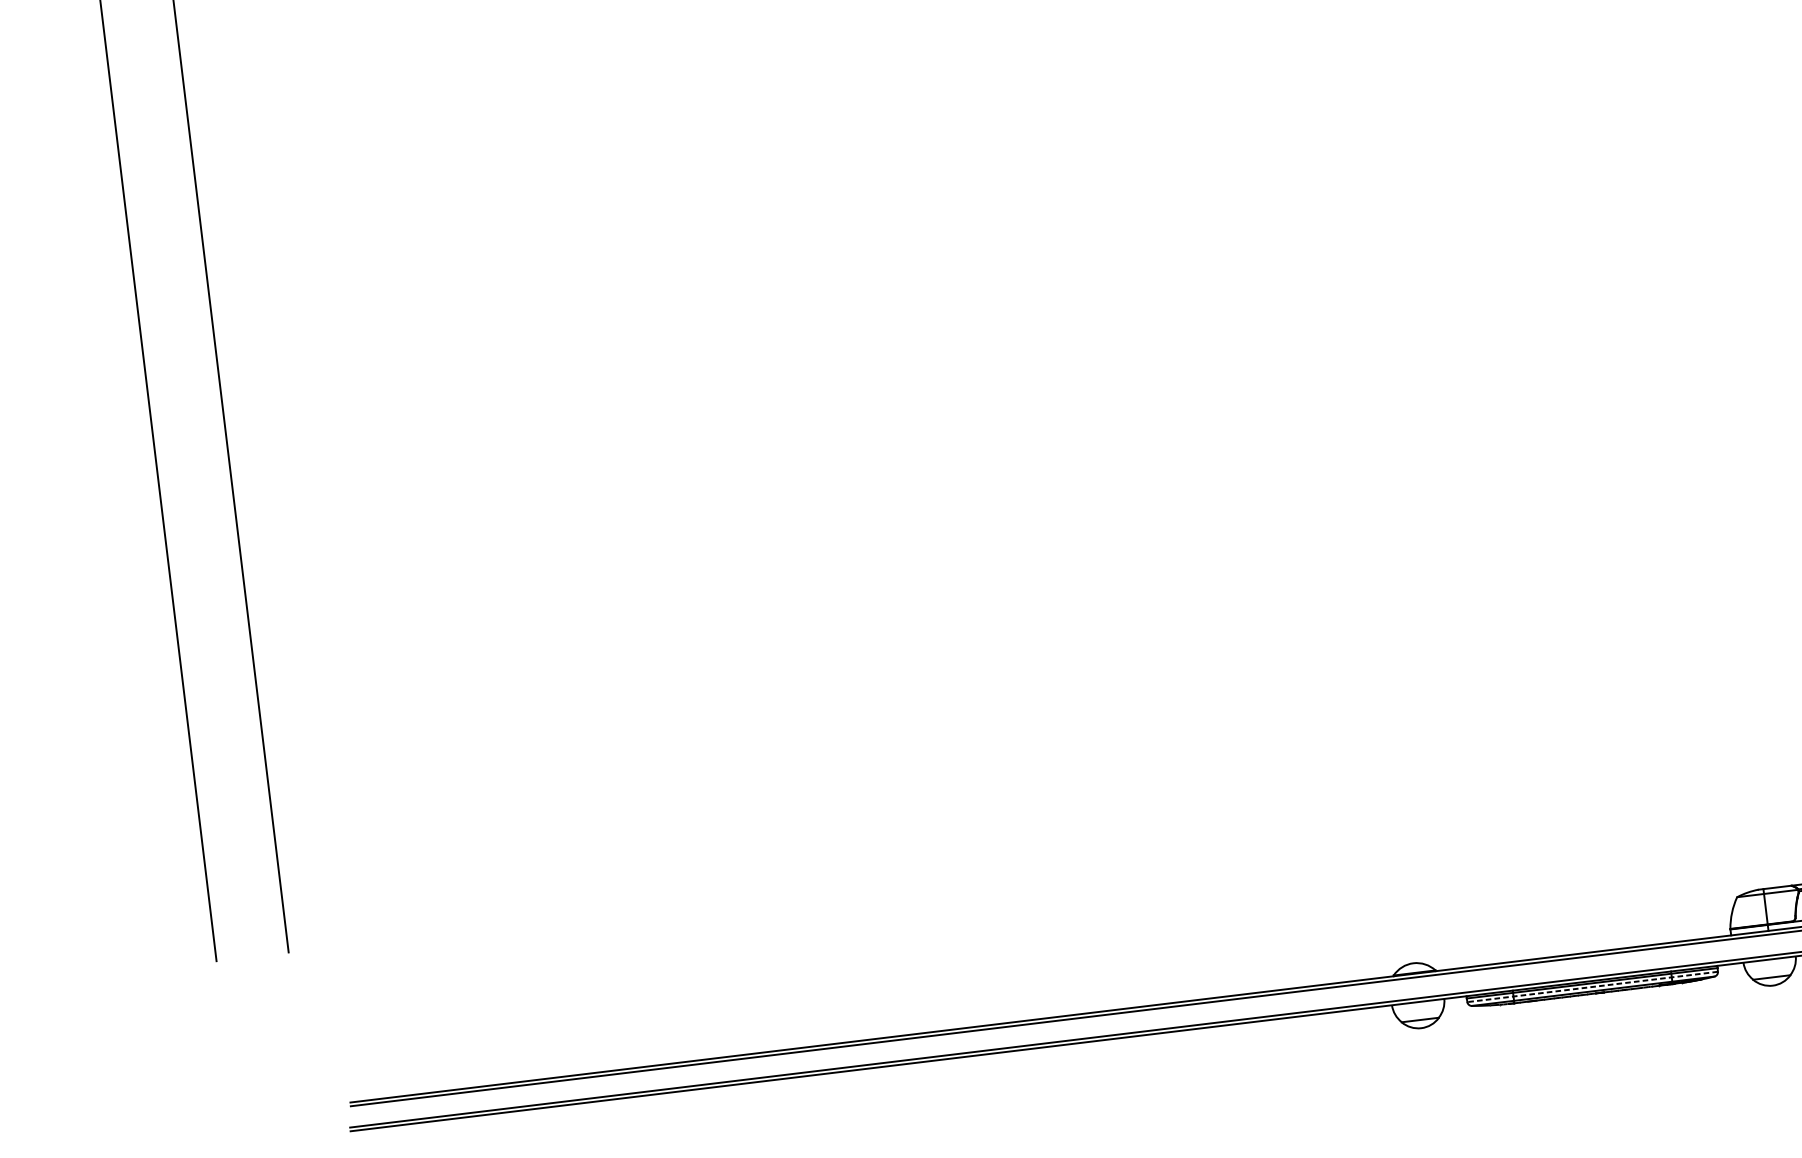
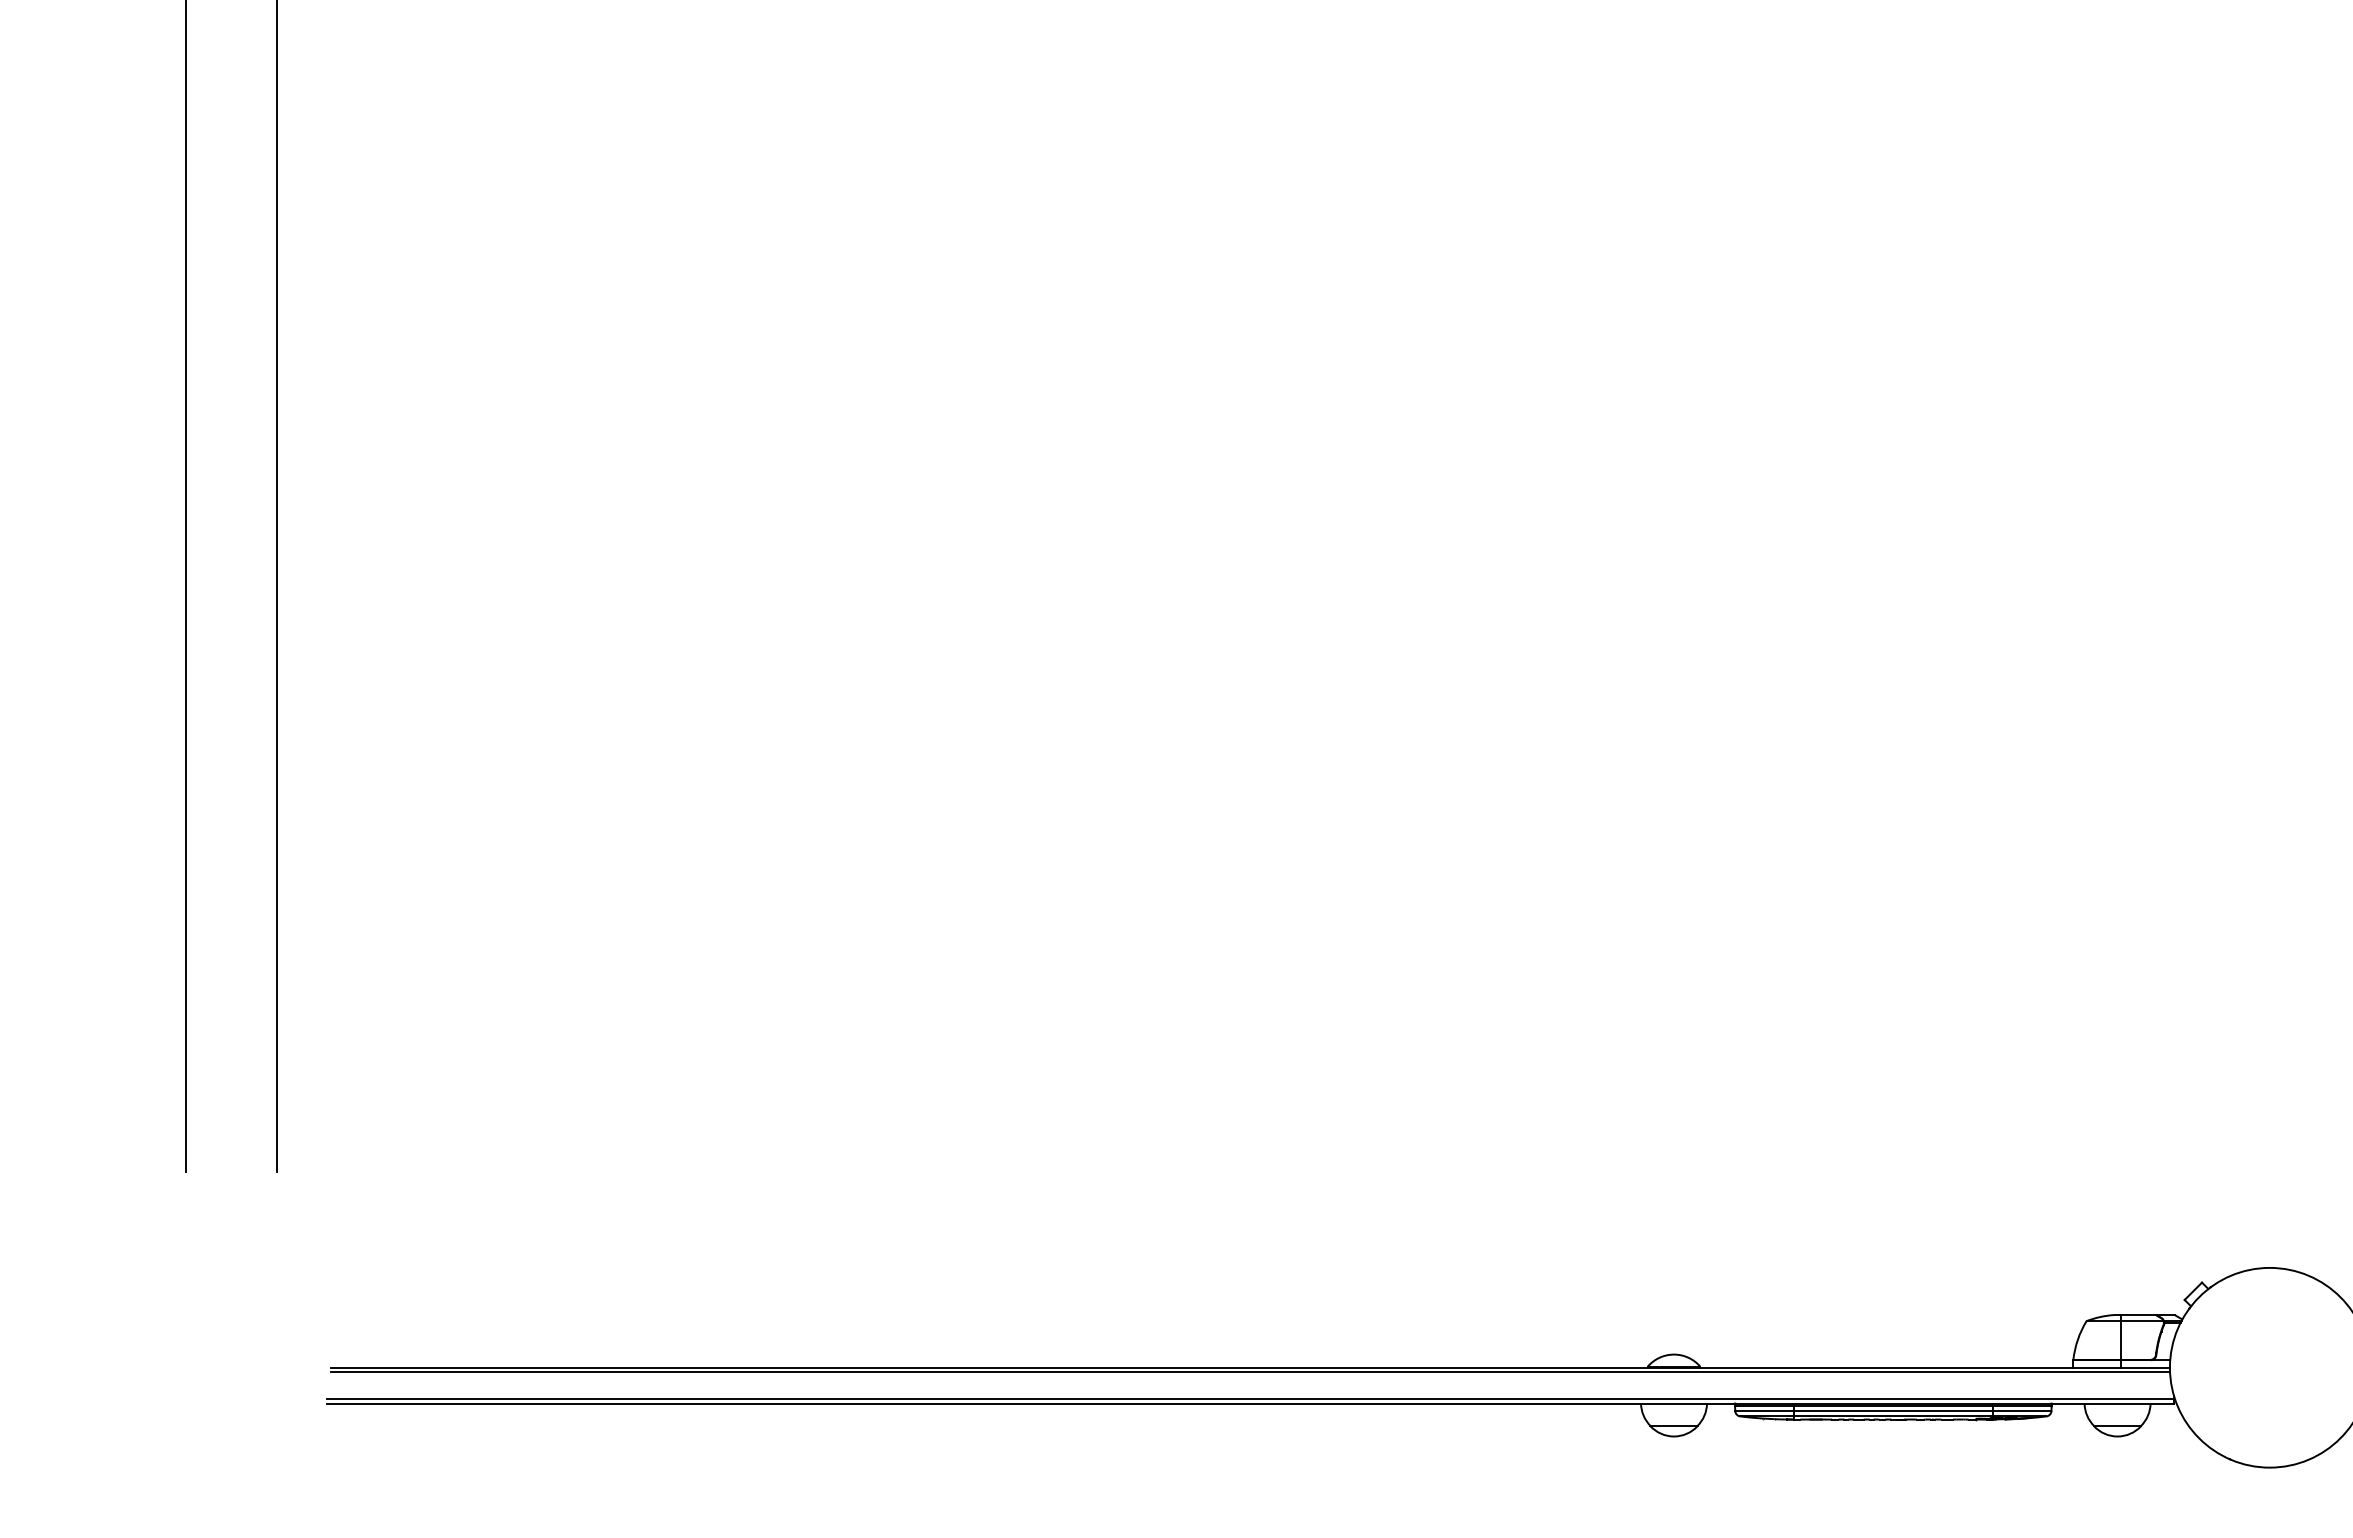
line: (1591, 986) -> (1892, 1410), dashed -> solid

